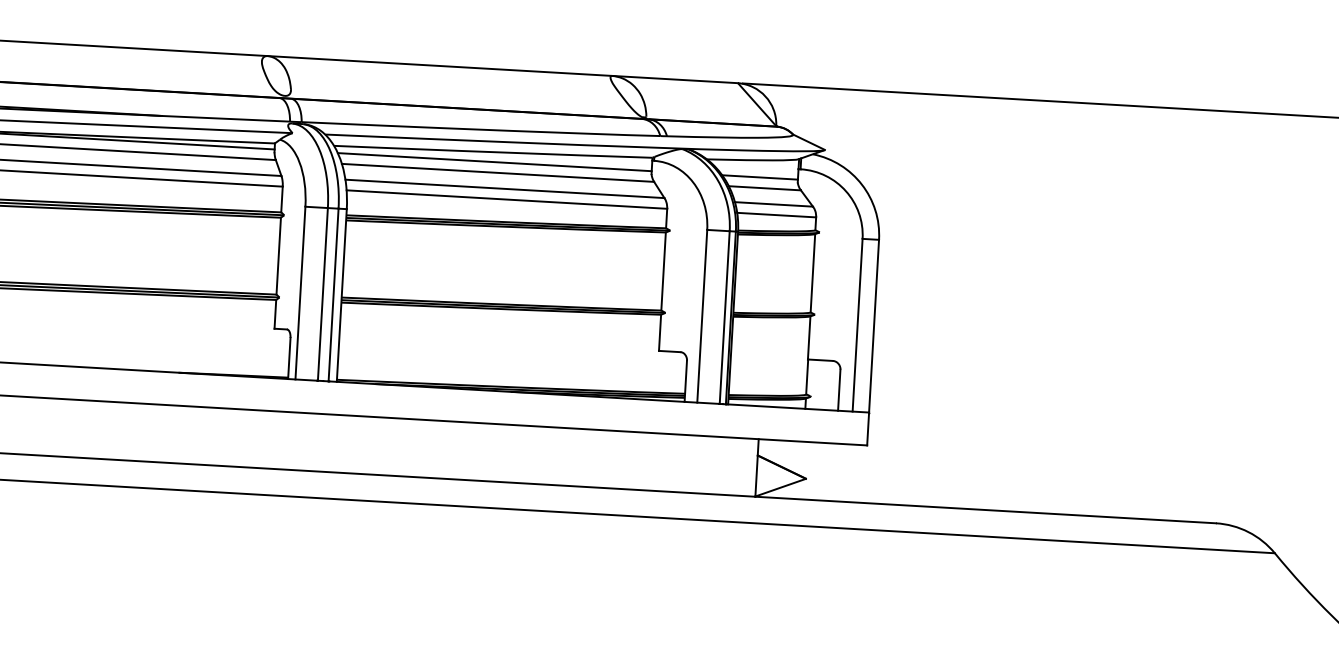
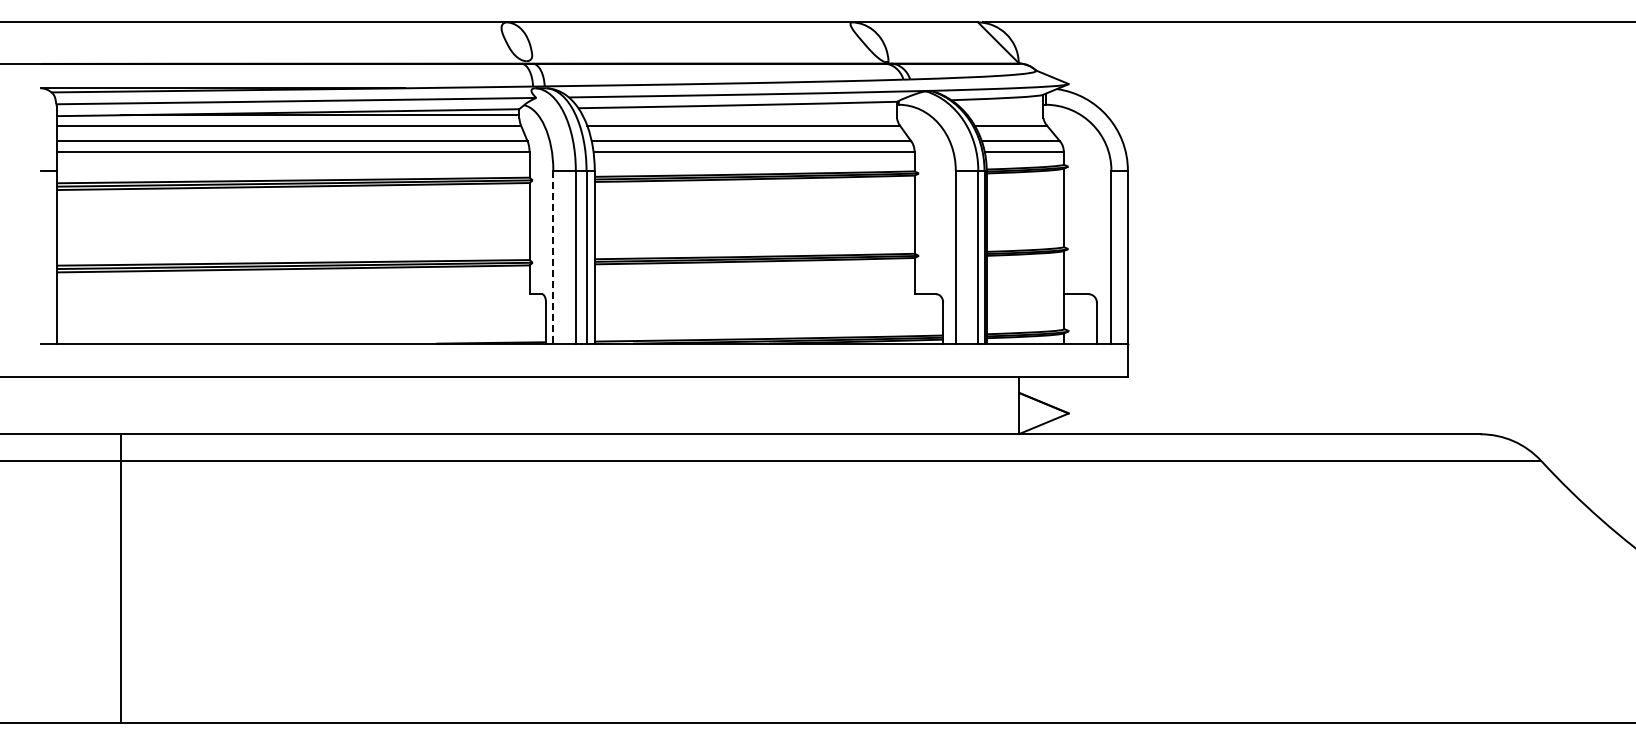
line: (494, 162) -> (739, 115), removed
line: (760, 177) -> (1005, 115), removed
line: (300, 293) -> (553, 257), solid -> dashed

